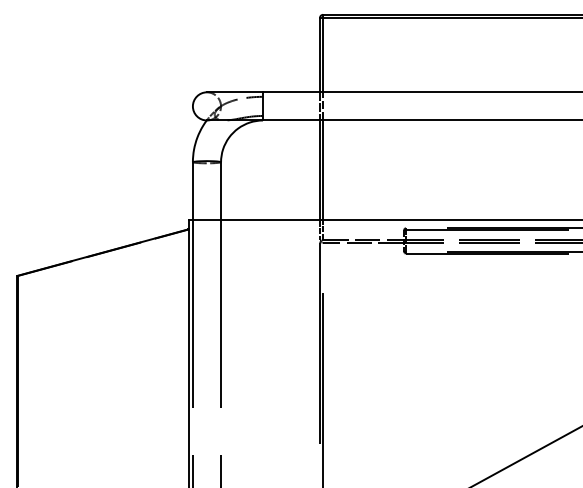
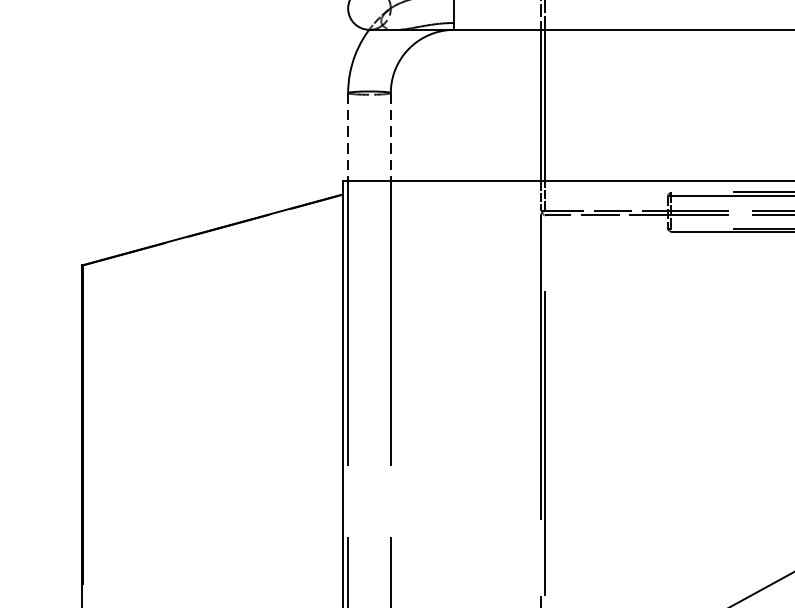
line: (192, 191) -> (347, 137), solid -> dashed
line: (221, 191) -> (391, 137), solid -> dashed

